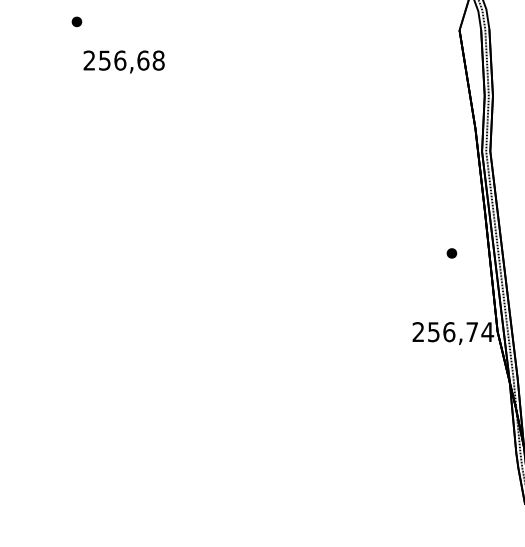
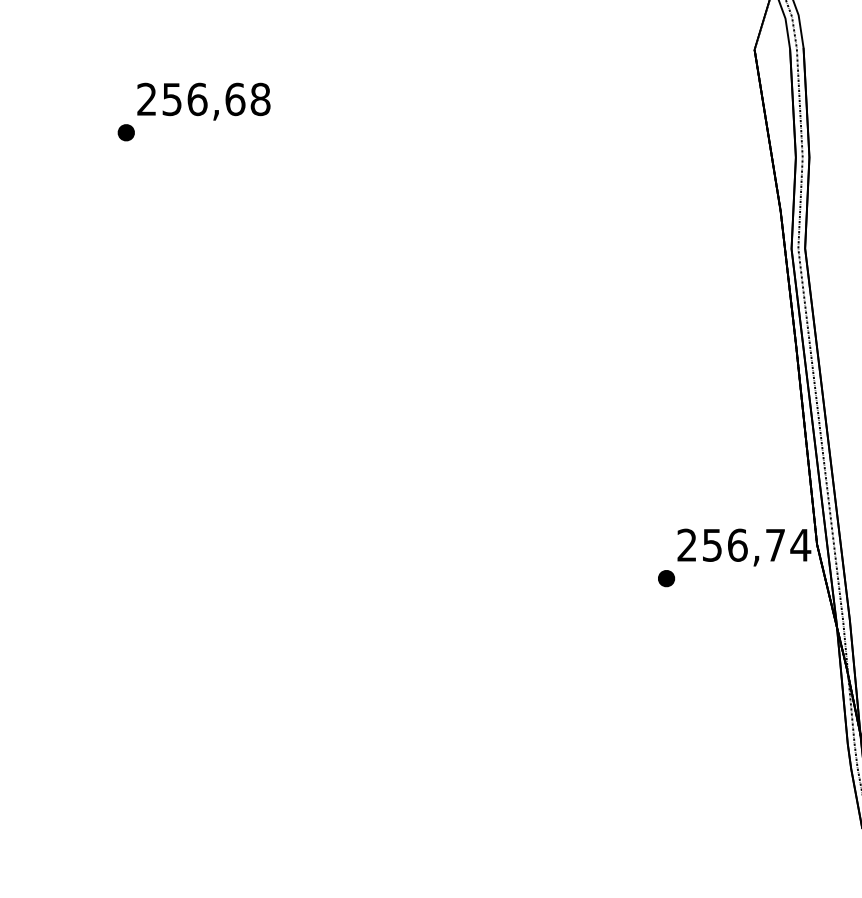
part: (76, 21) -> (125, 132), moved
part: (451, 253) -> (665, 578), moved

